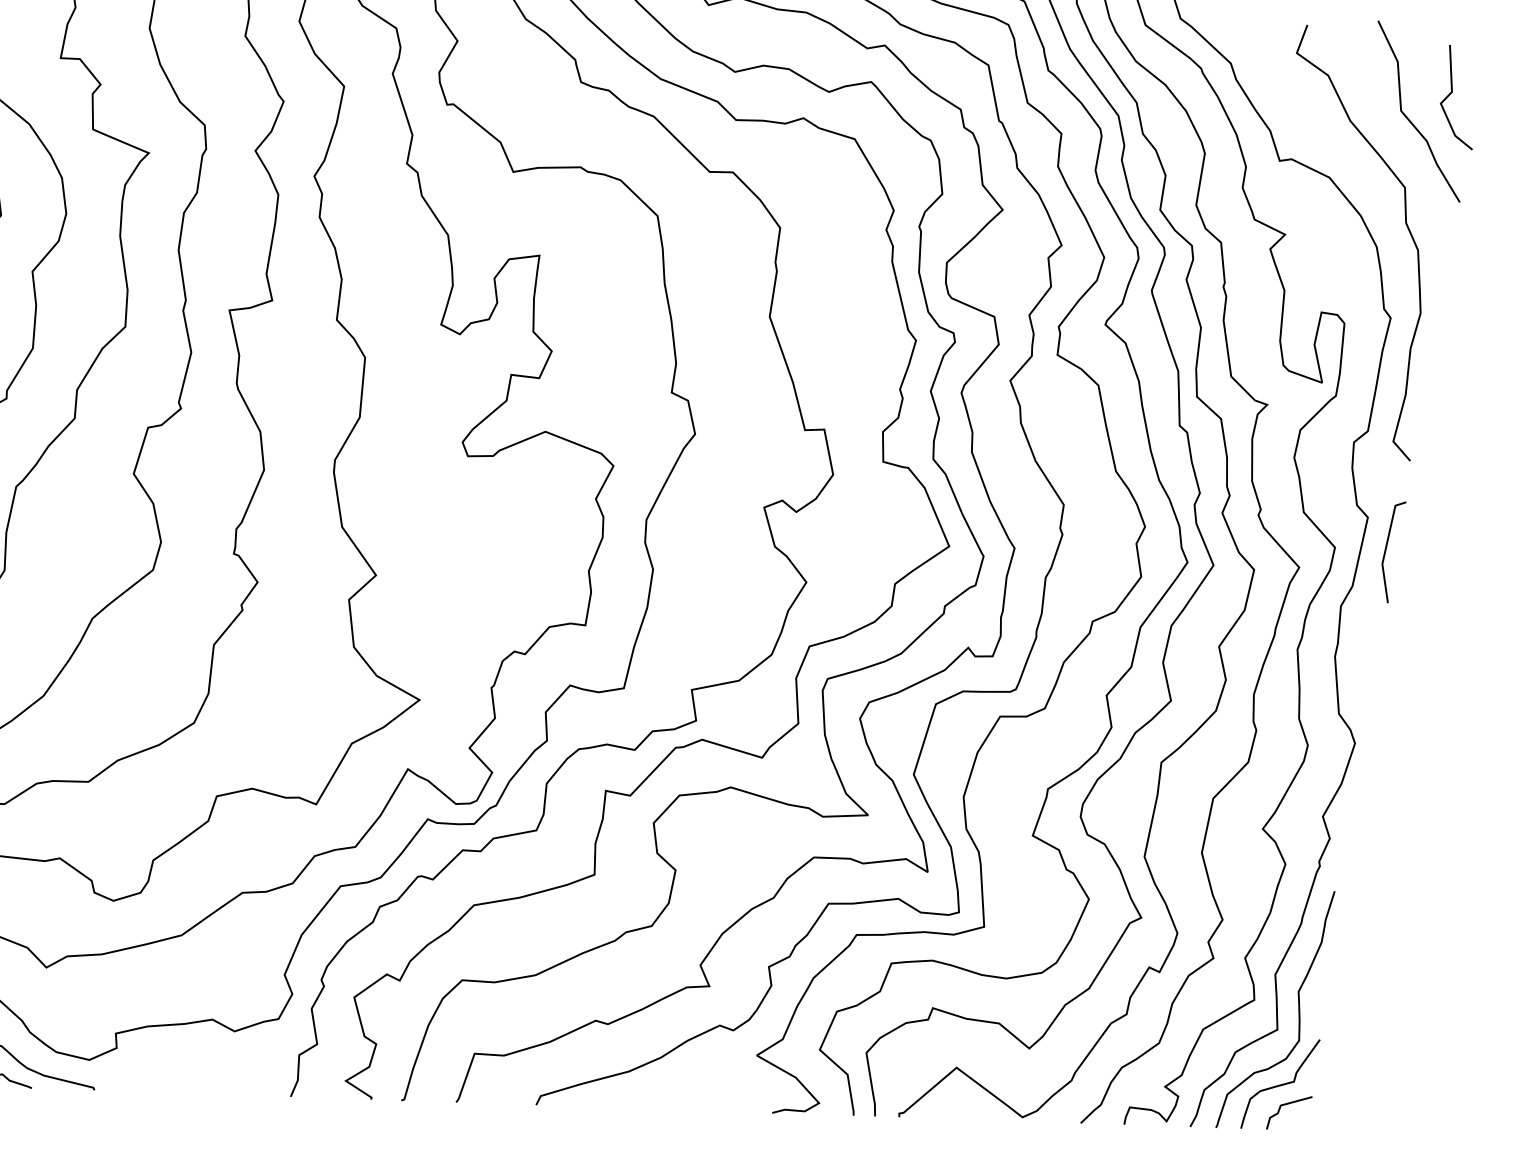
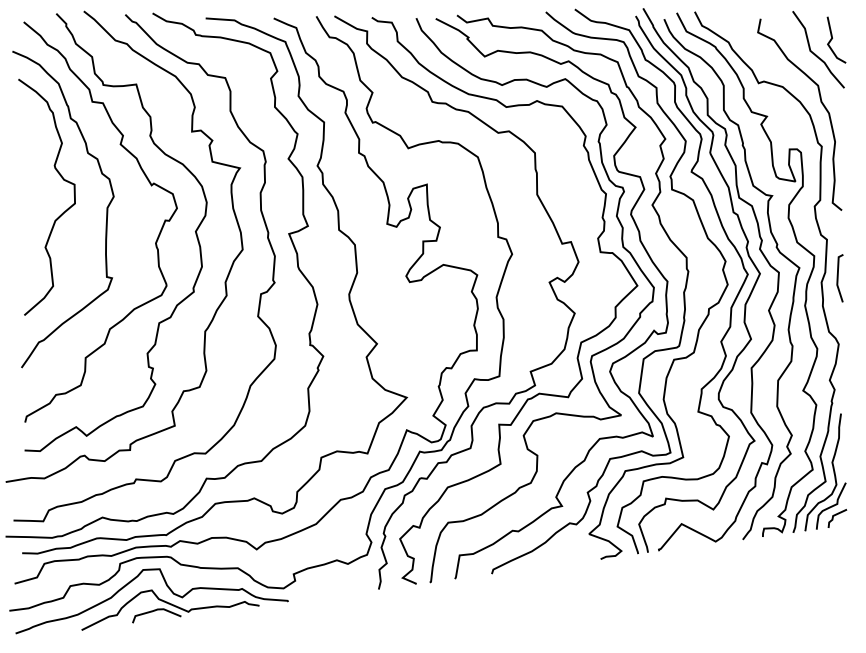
line: (1387, 550) -> (838, 278), moved

